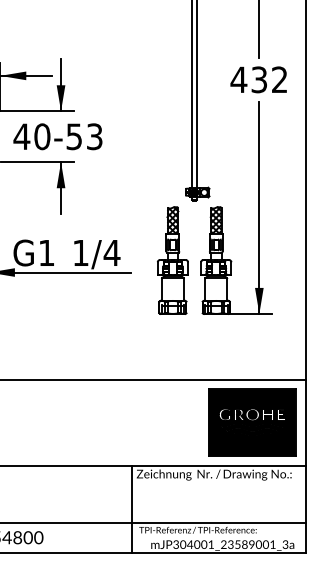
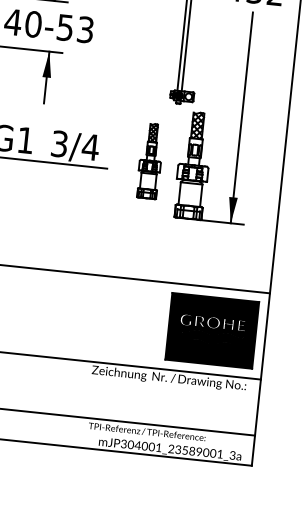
text: (80, 252) -> (59, 143), 1/4 -> 3/4
part: (172, 260) -> (150, 161), size x0.7
line: (132, 509) -> (84, 404), removed

